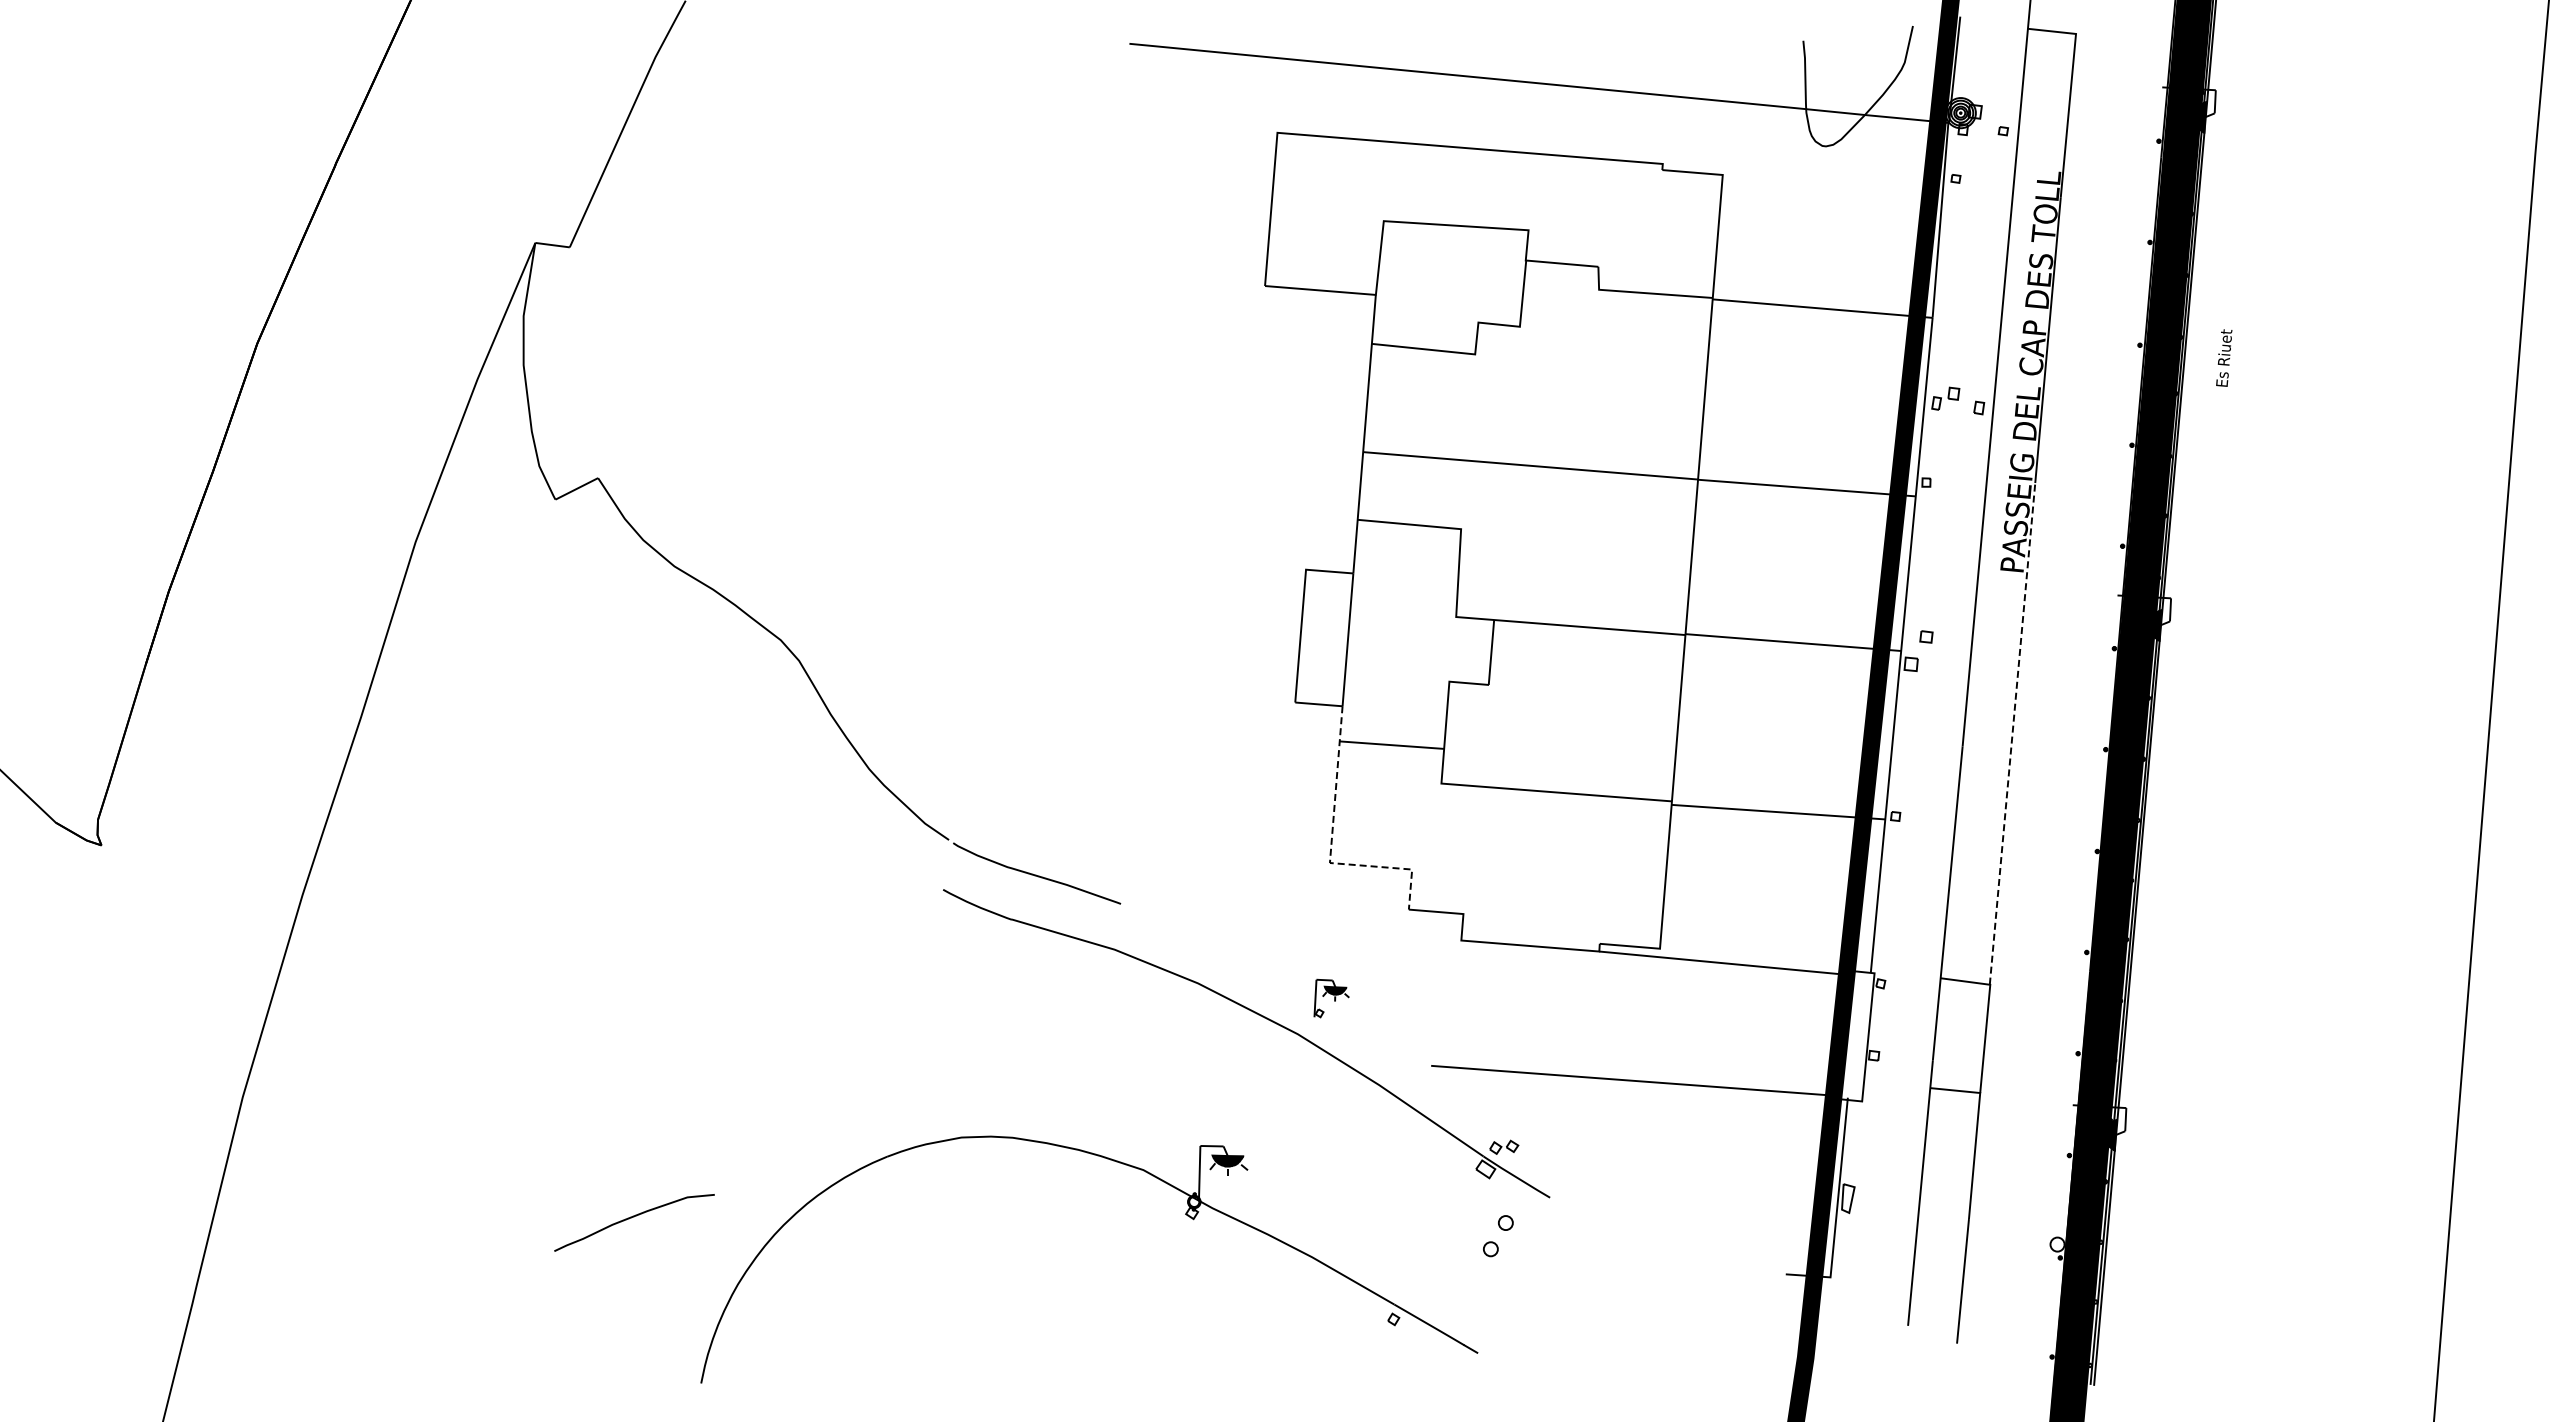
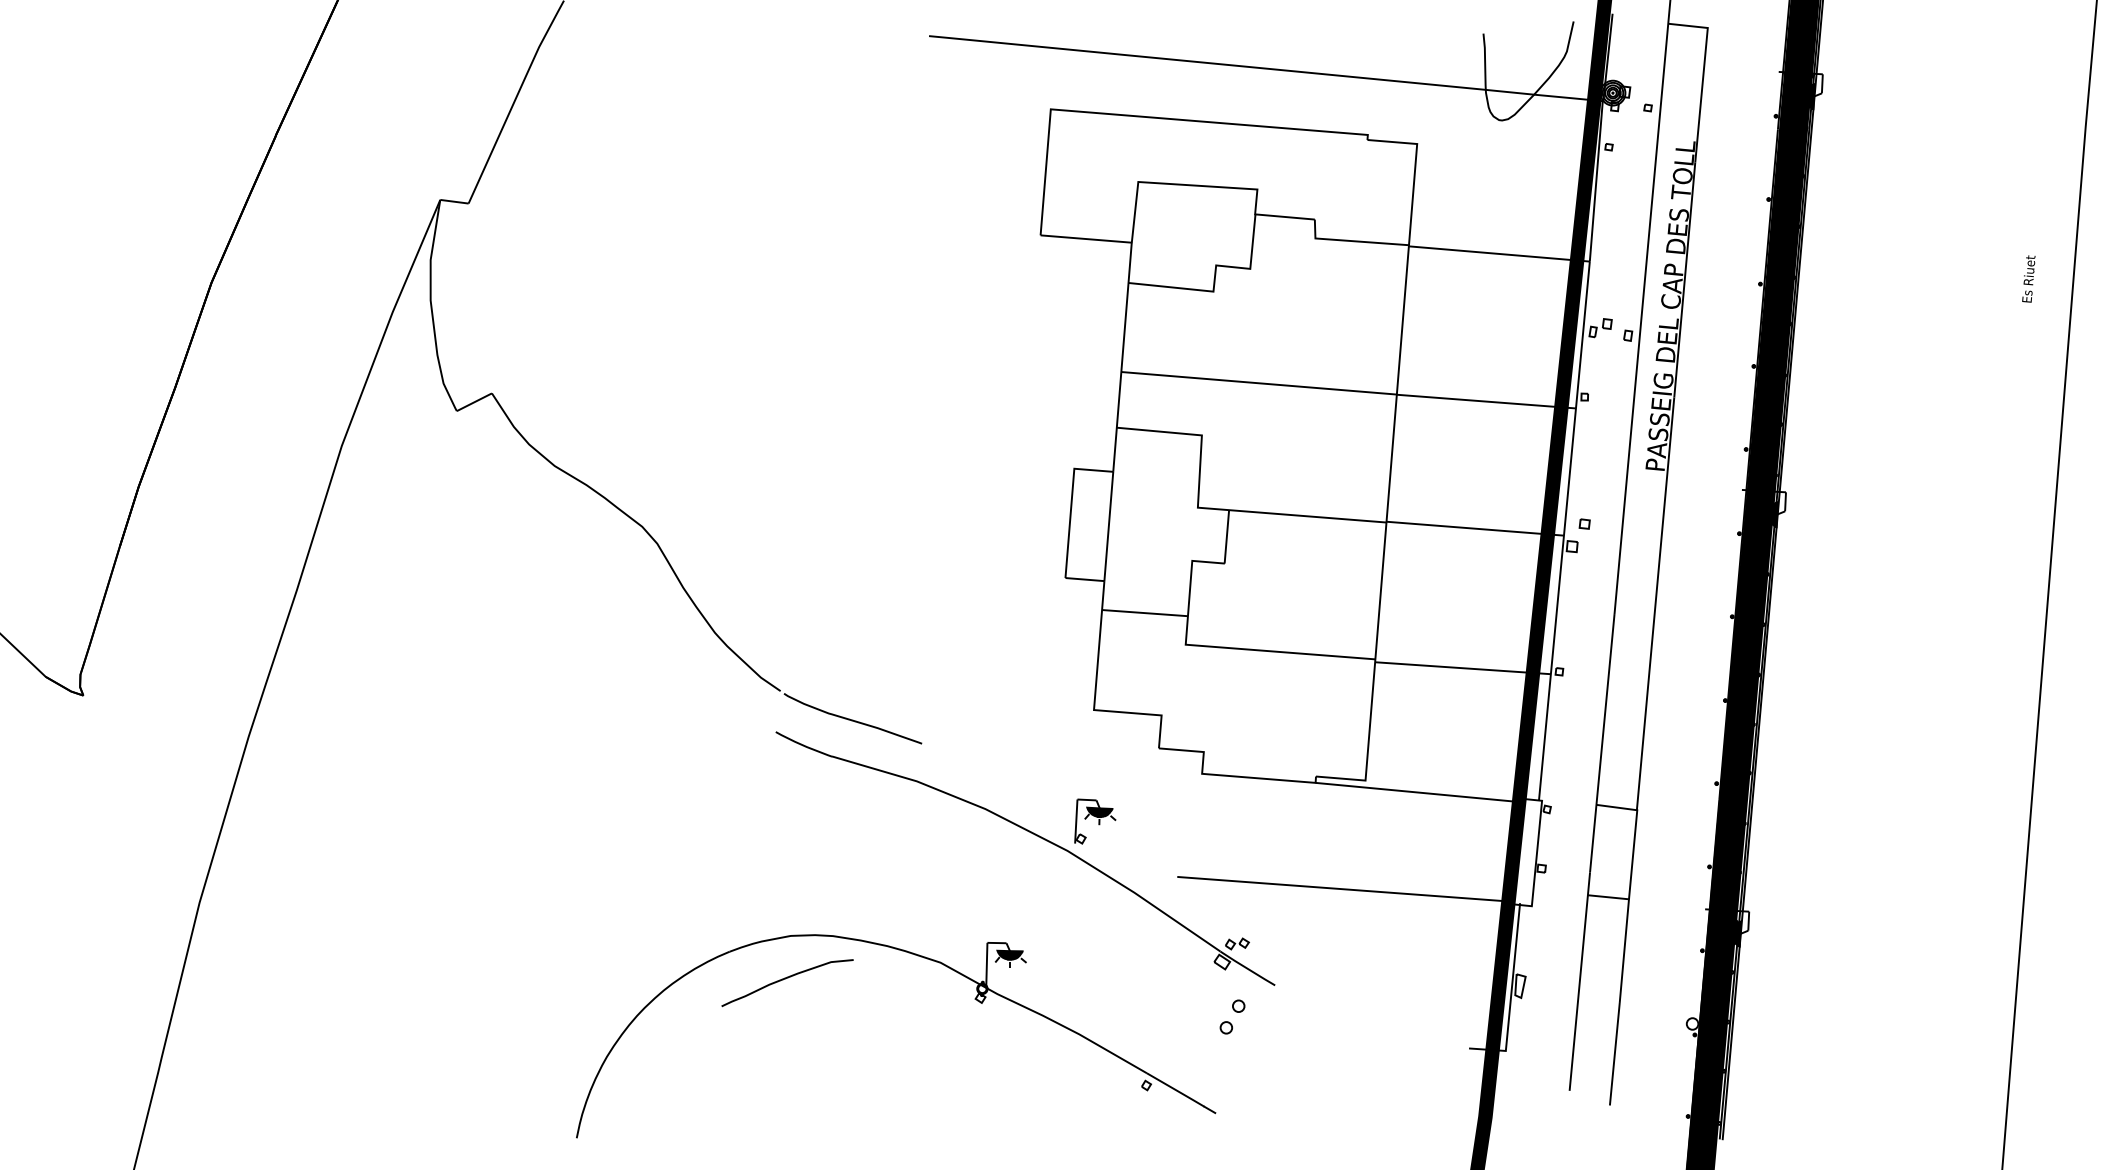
text: (2224, 357) -> (2029, 278), moved
line: (2012, 733) -> (1655, 603), dashed -> solid
line: (1331, 847) -> (1095, 697), dashed -> solid
part: (1331, 998) -> (1095, 821), size x1.43
curve: (634, 1217) -> (787, 978), moved

